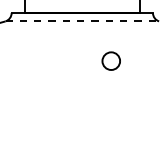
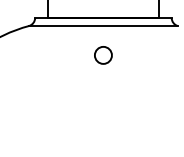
line: (82, 20) -> (103, 25), dashed -> solid
circle: (111, 61) -> (103, 55), moved

